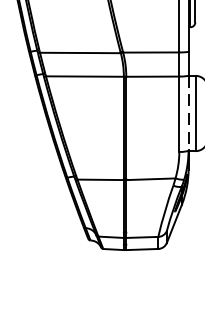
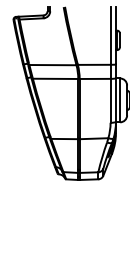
line: (187, 113) -> (115, 100), dashed -> solid

